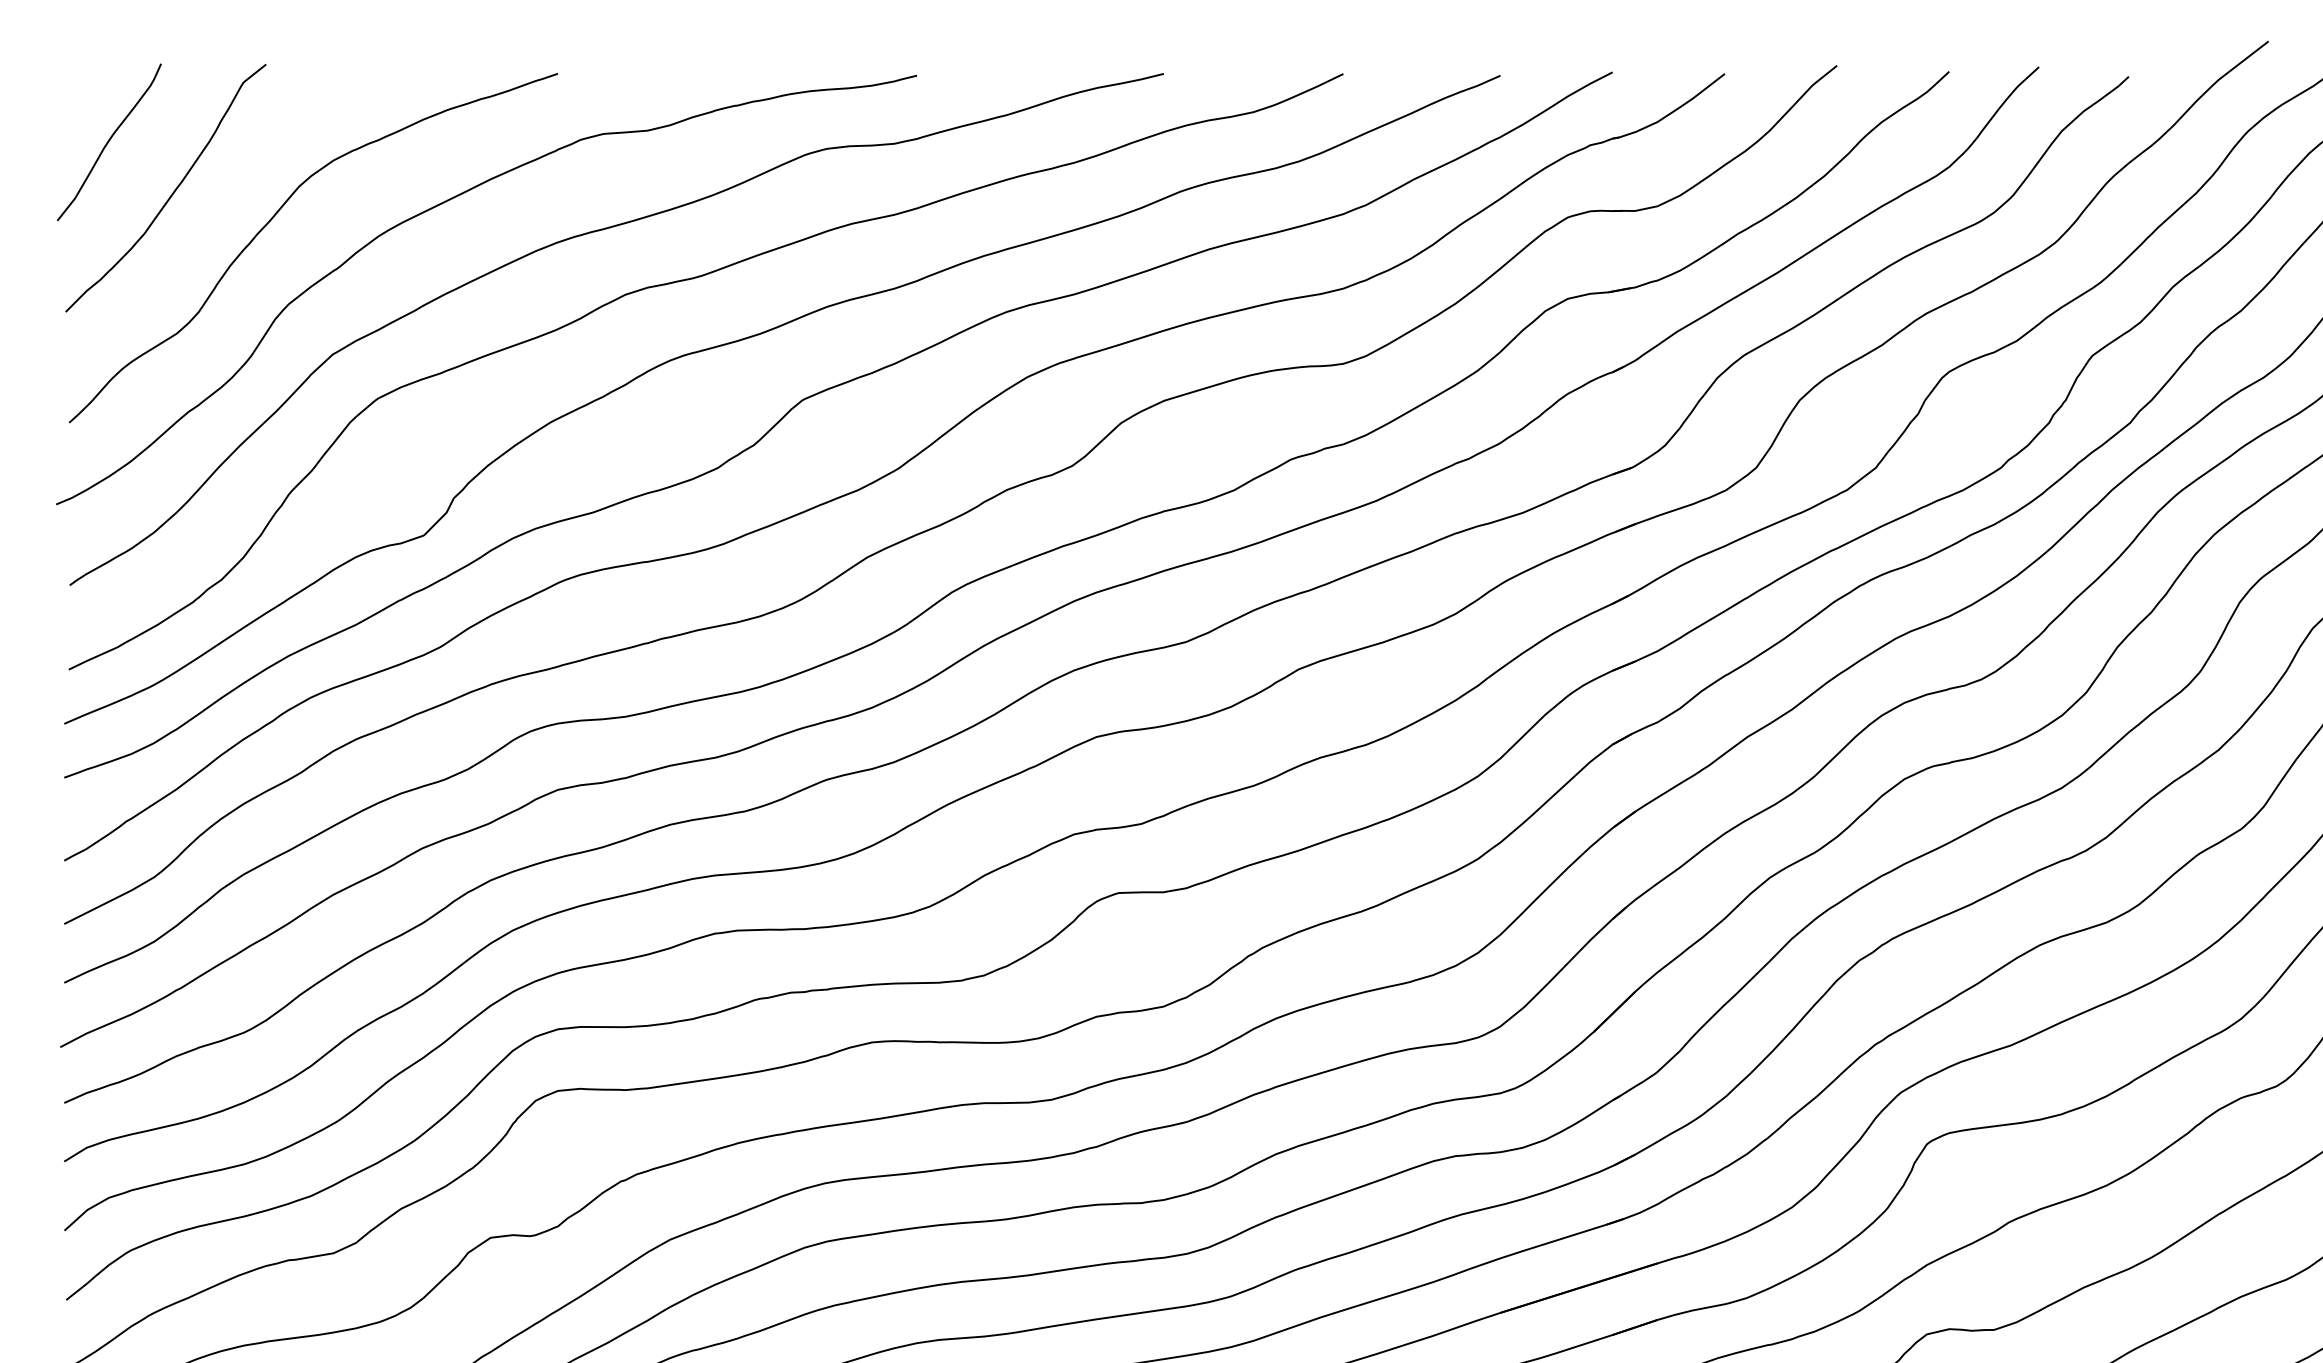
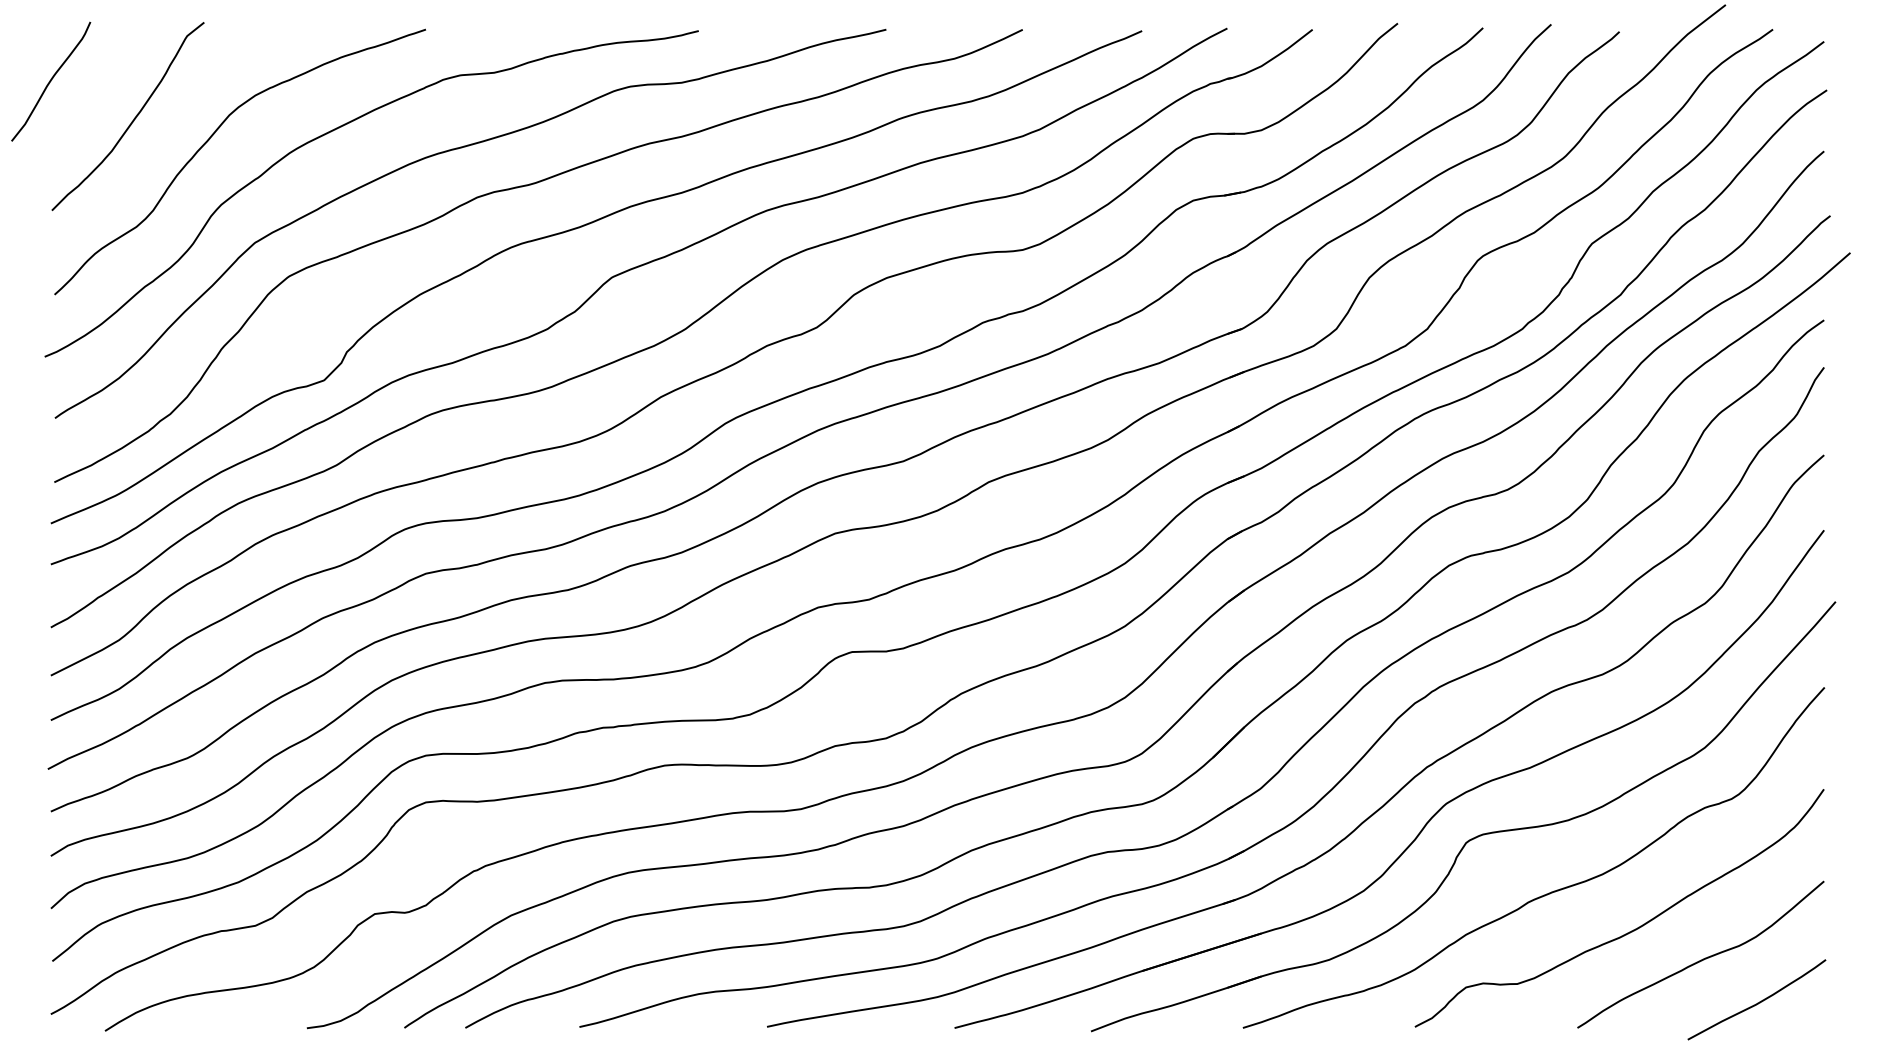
curve: (109, 142) -> (51, 81), moved

